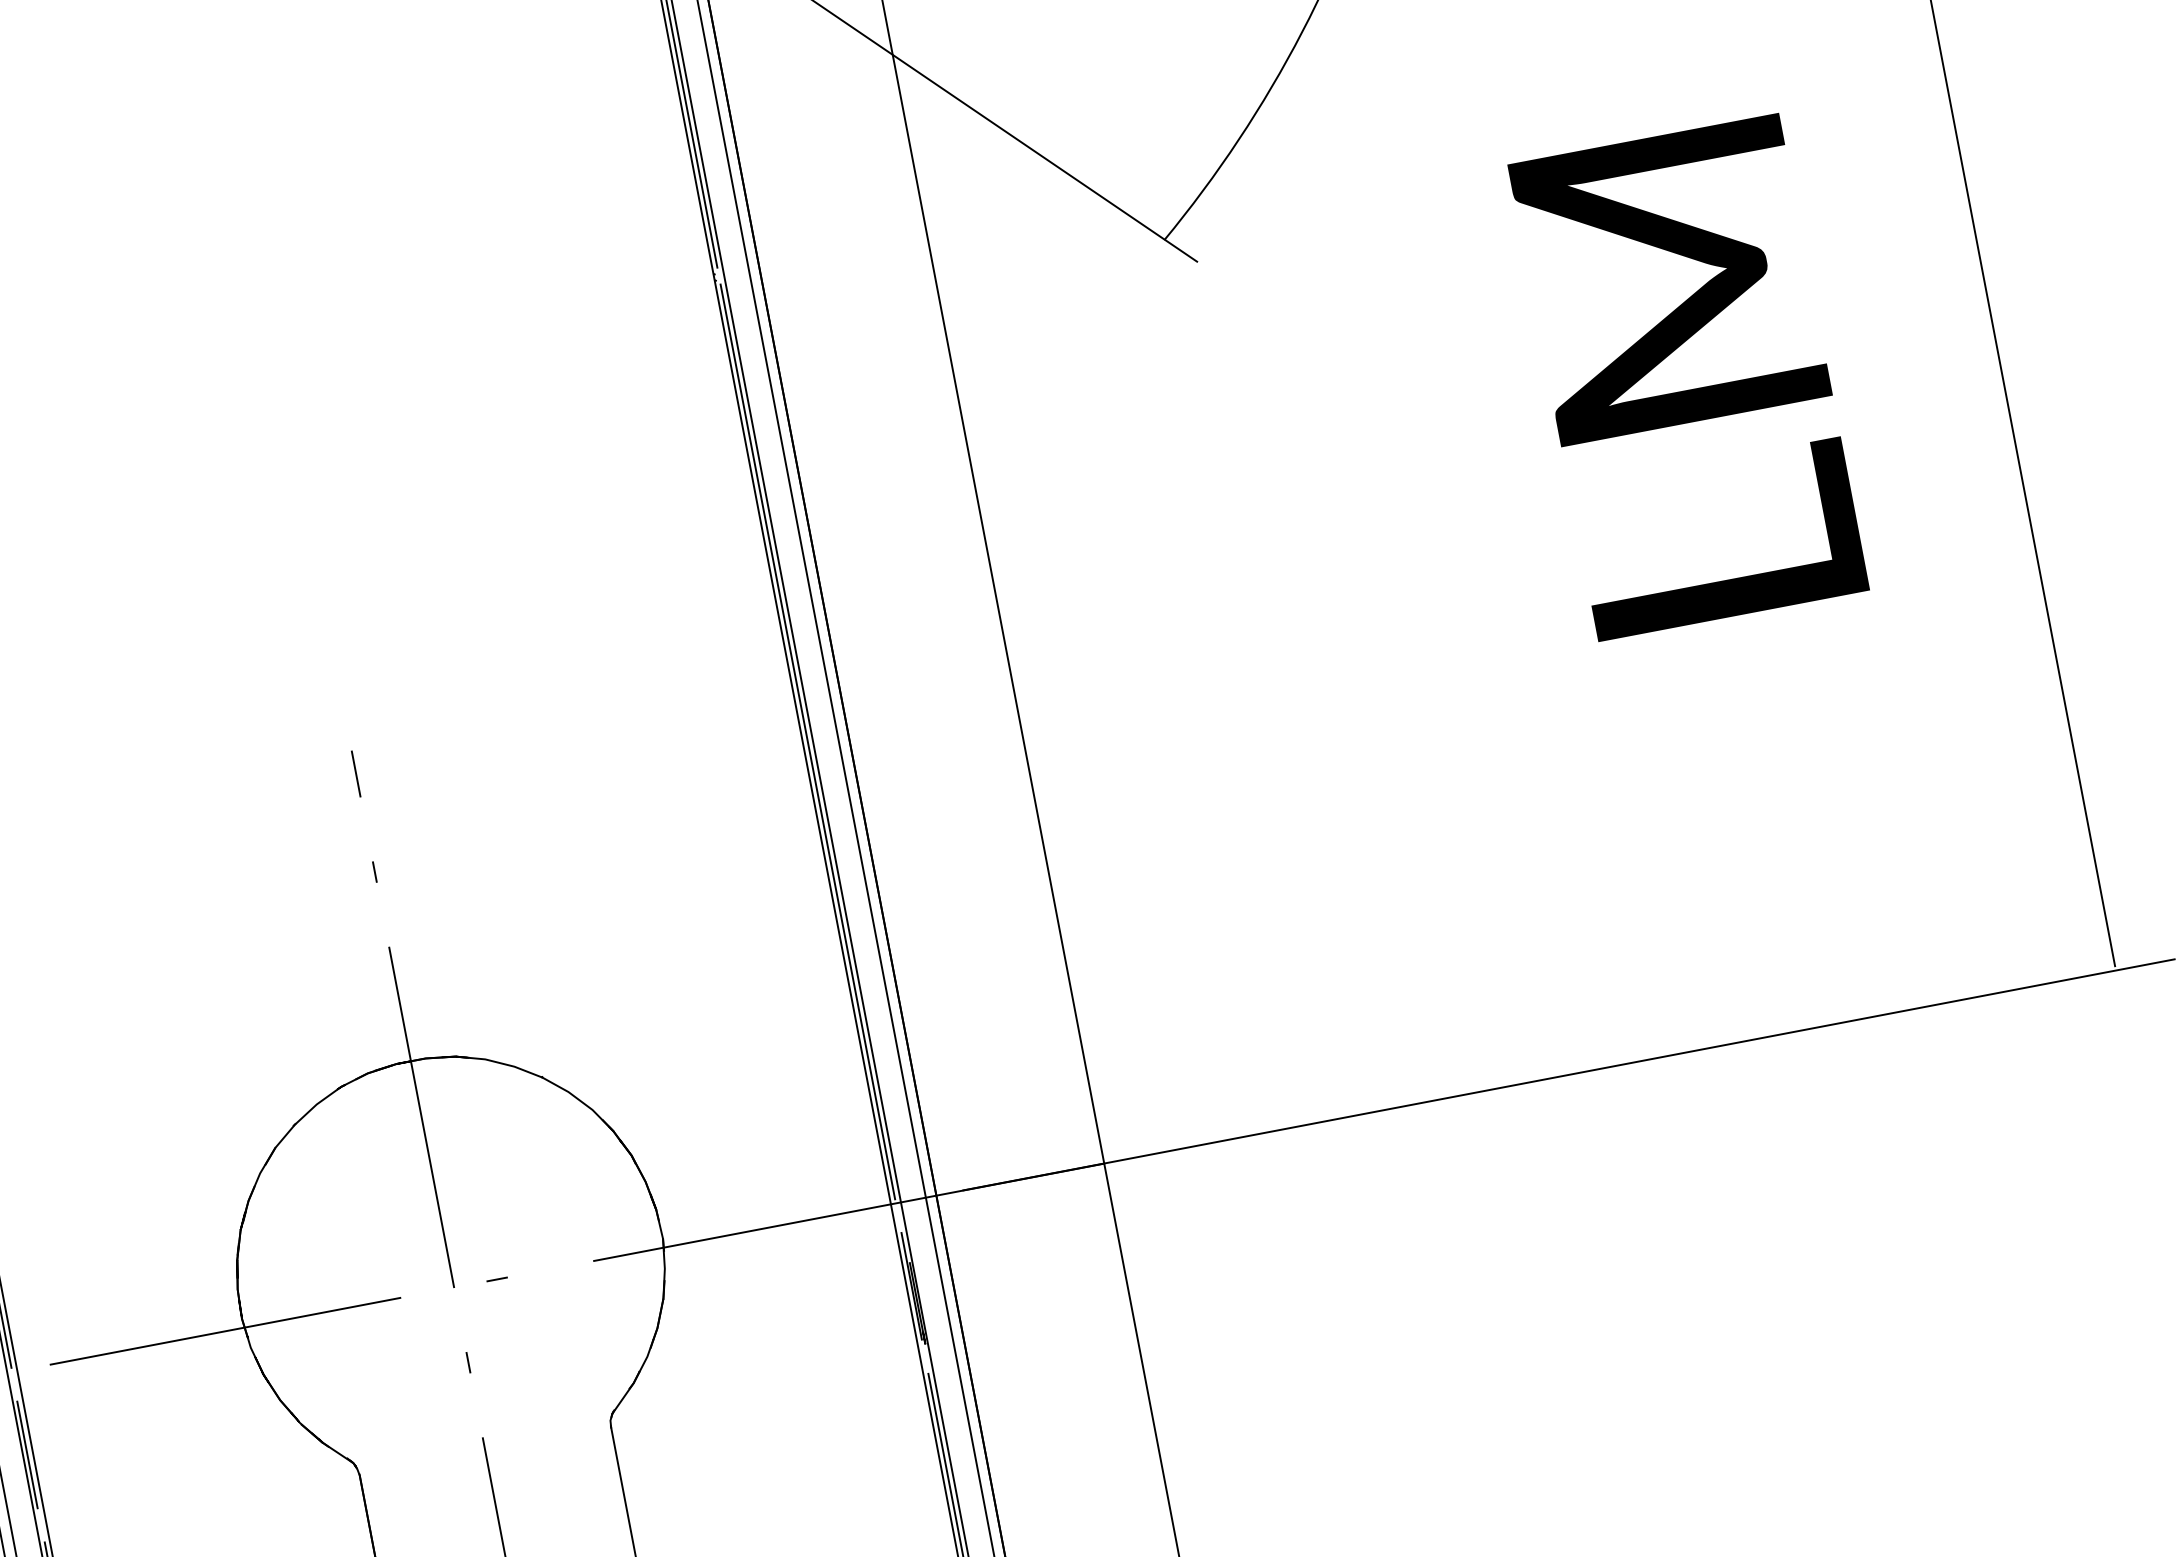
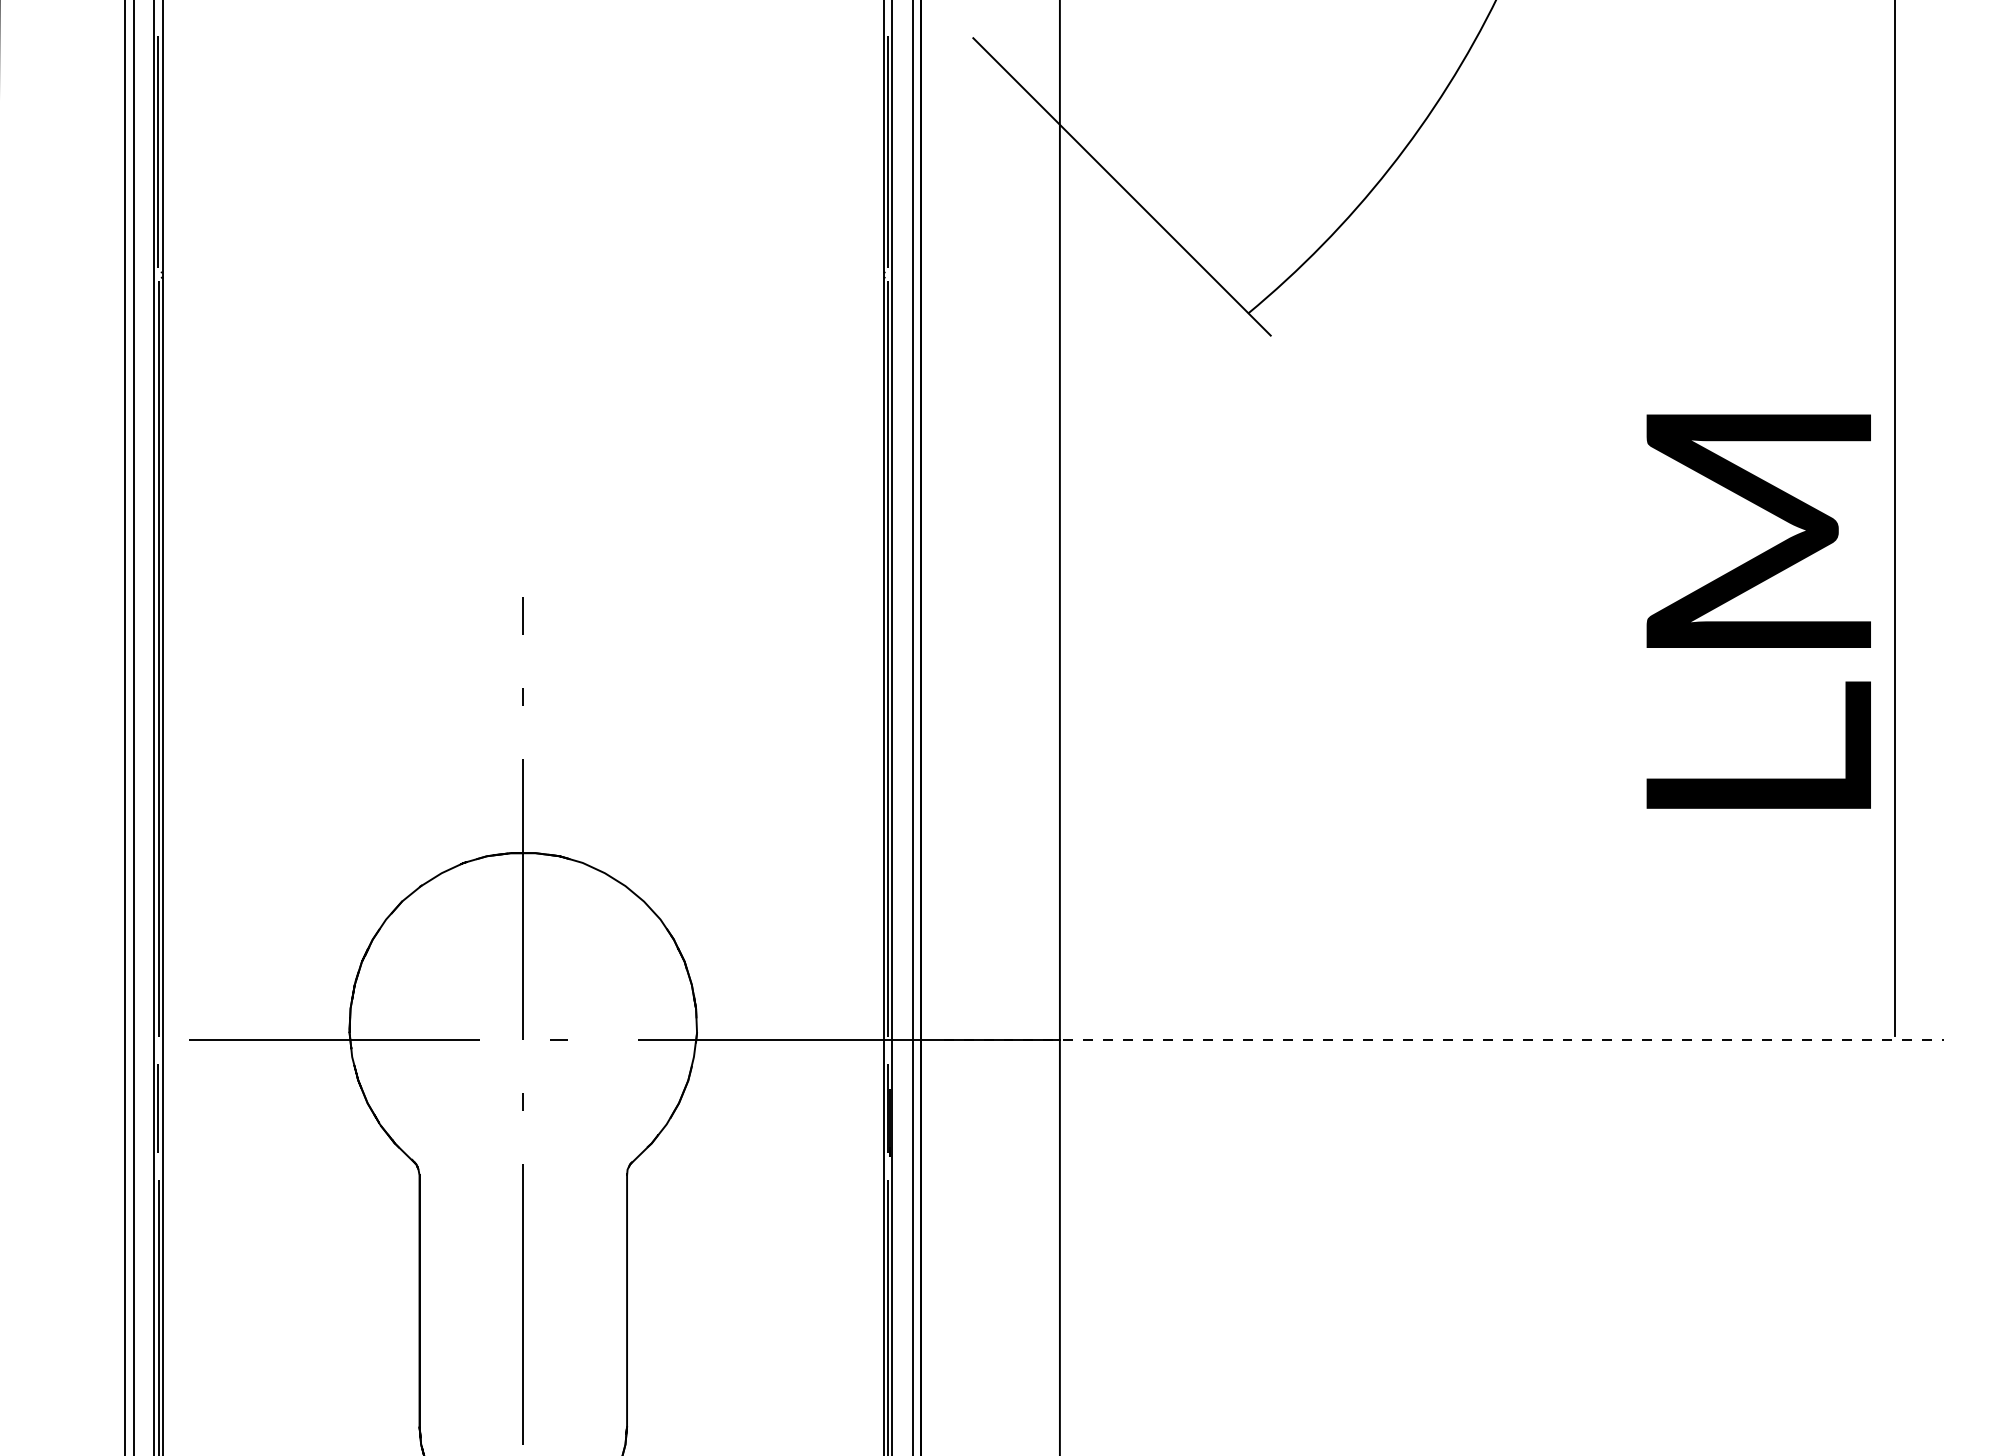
text: (1688, 377) -> (1758, 611), moved
line: (1568, 1074) -> (1443, 1039), solid -> dashed

